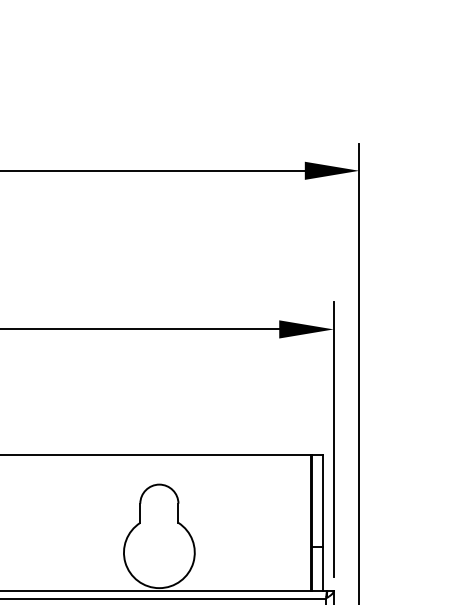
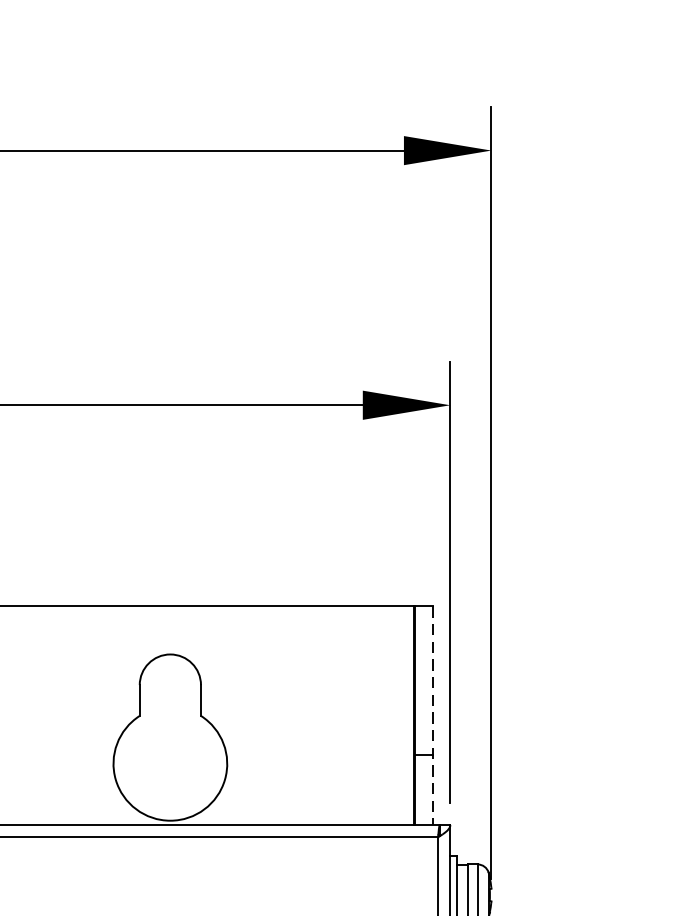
line: (322, 523) -> (432, 716), solid -> dashed

